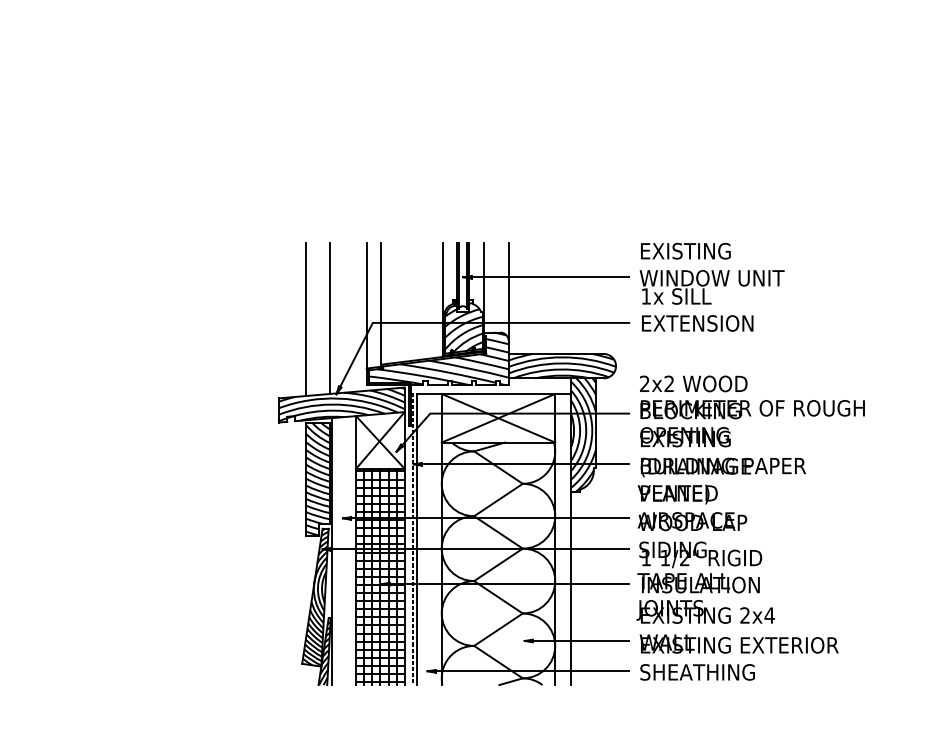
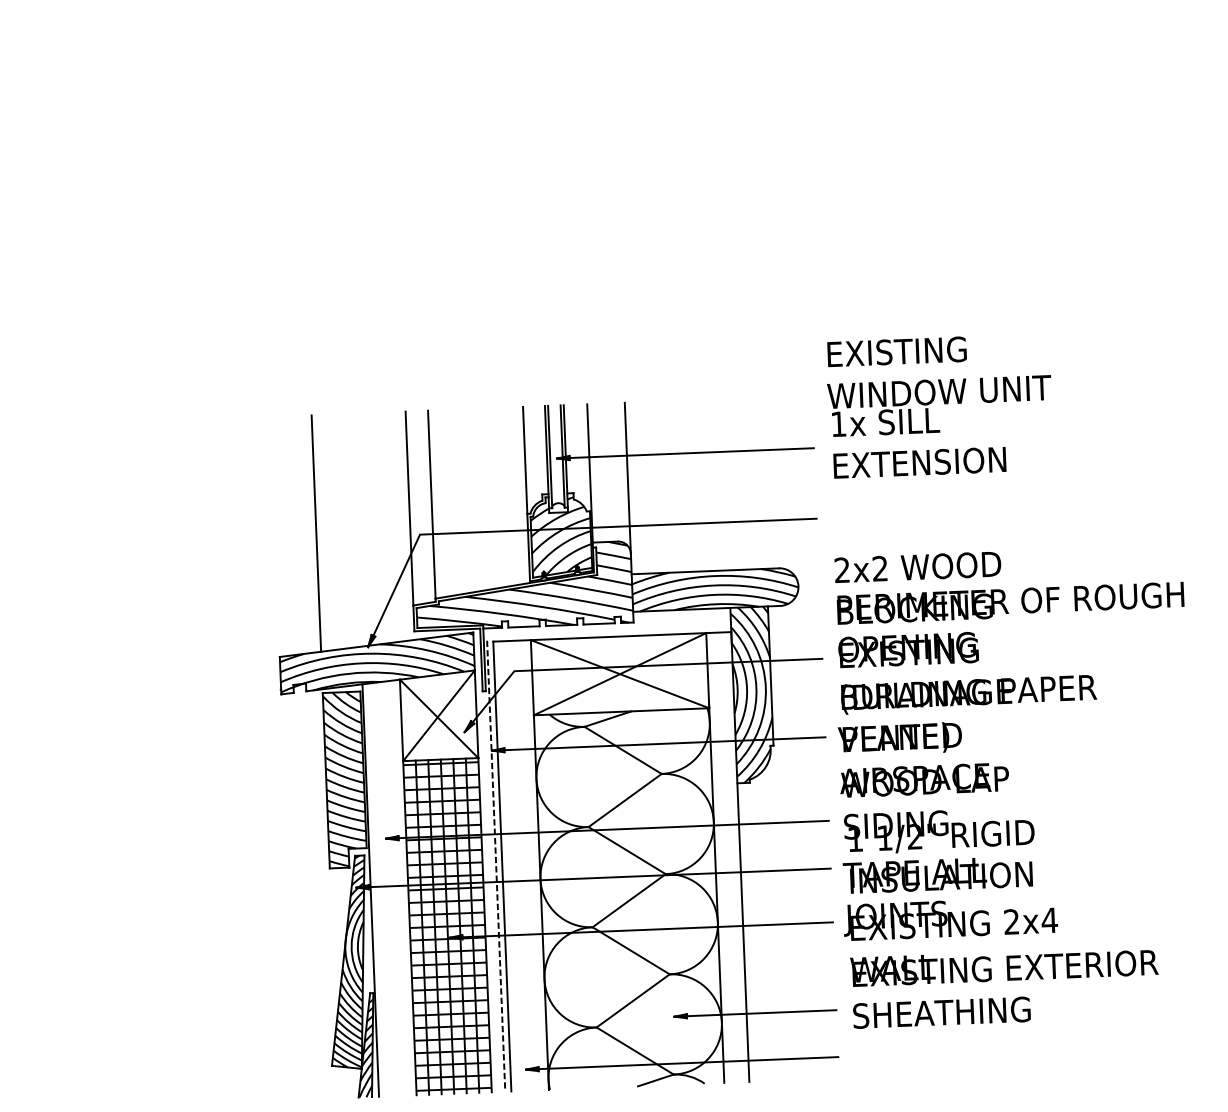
text: (711, 286) -> (938, 404), moved
line: (330, 318) -> (354, 530), removed
text: (750, 527) -> (1014, 785), moved

